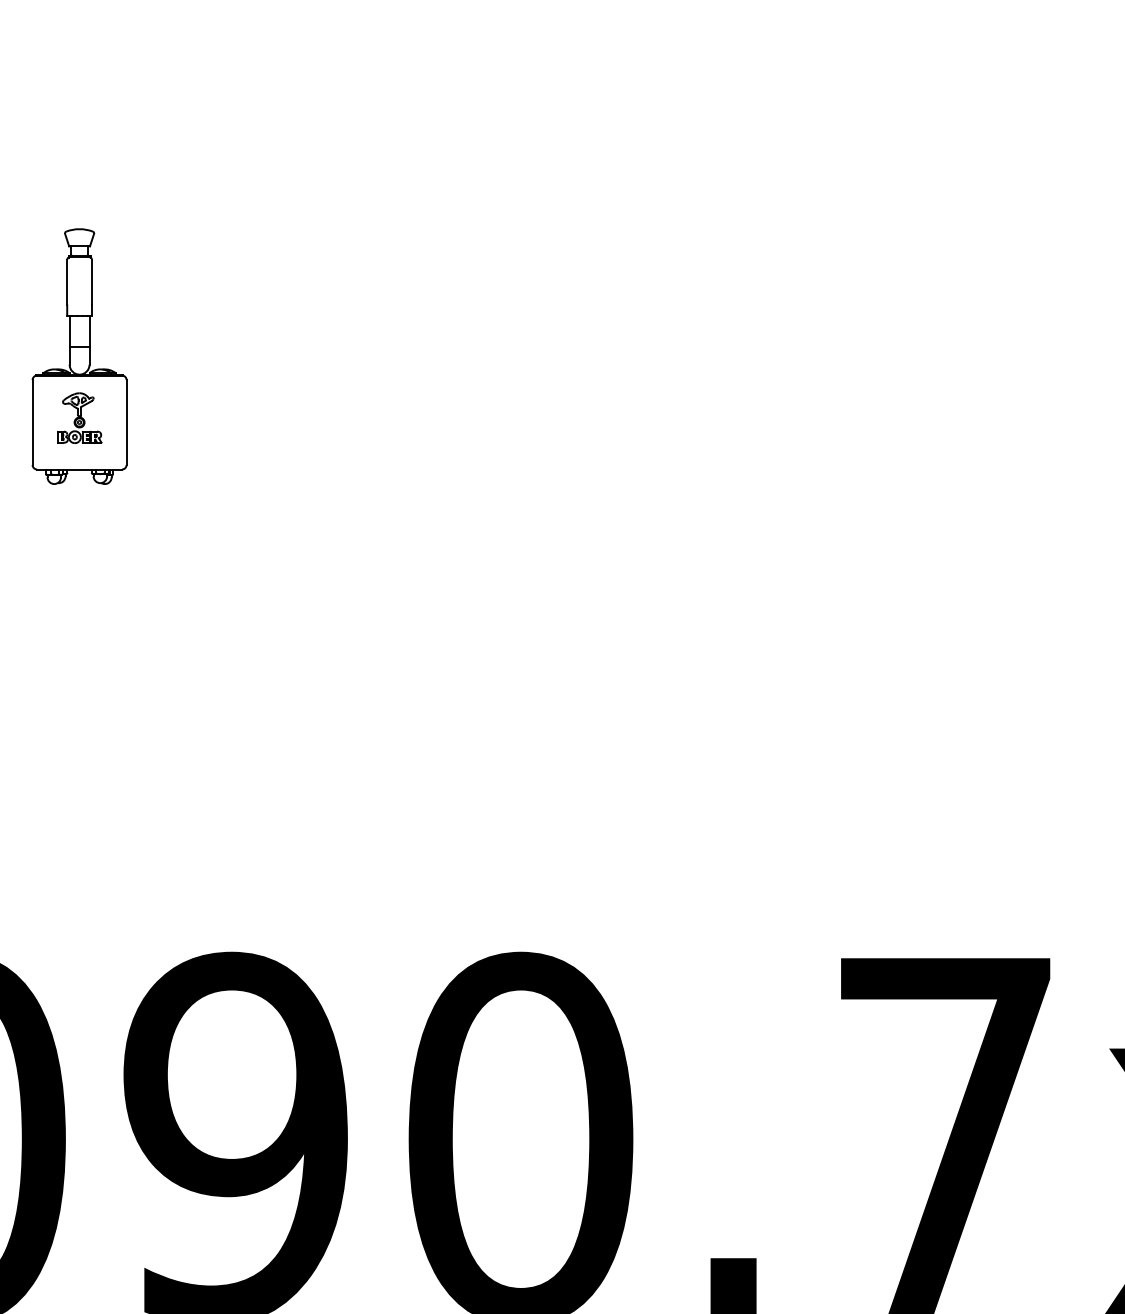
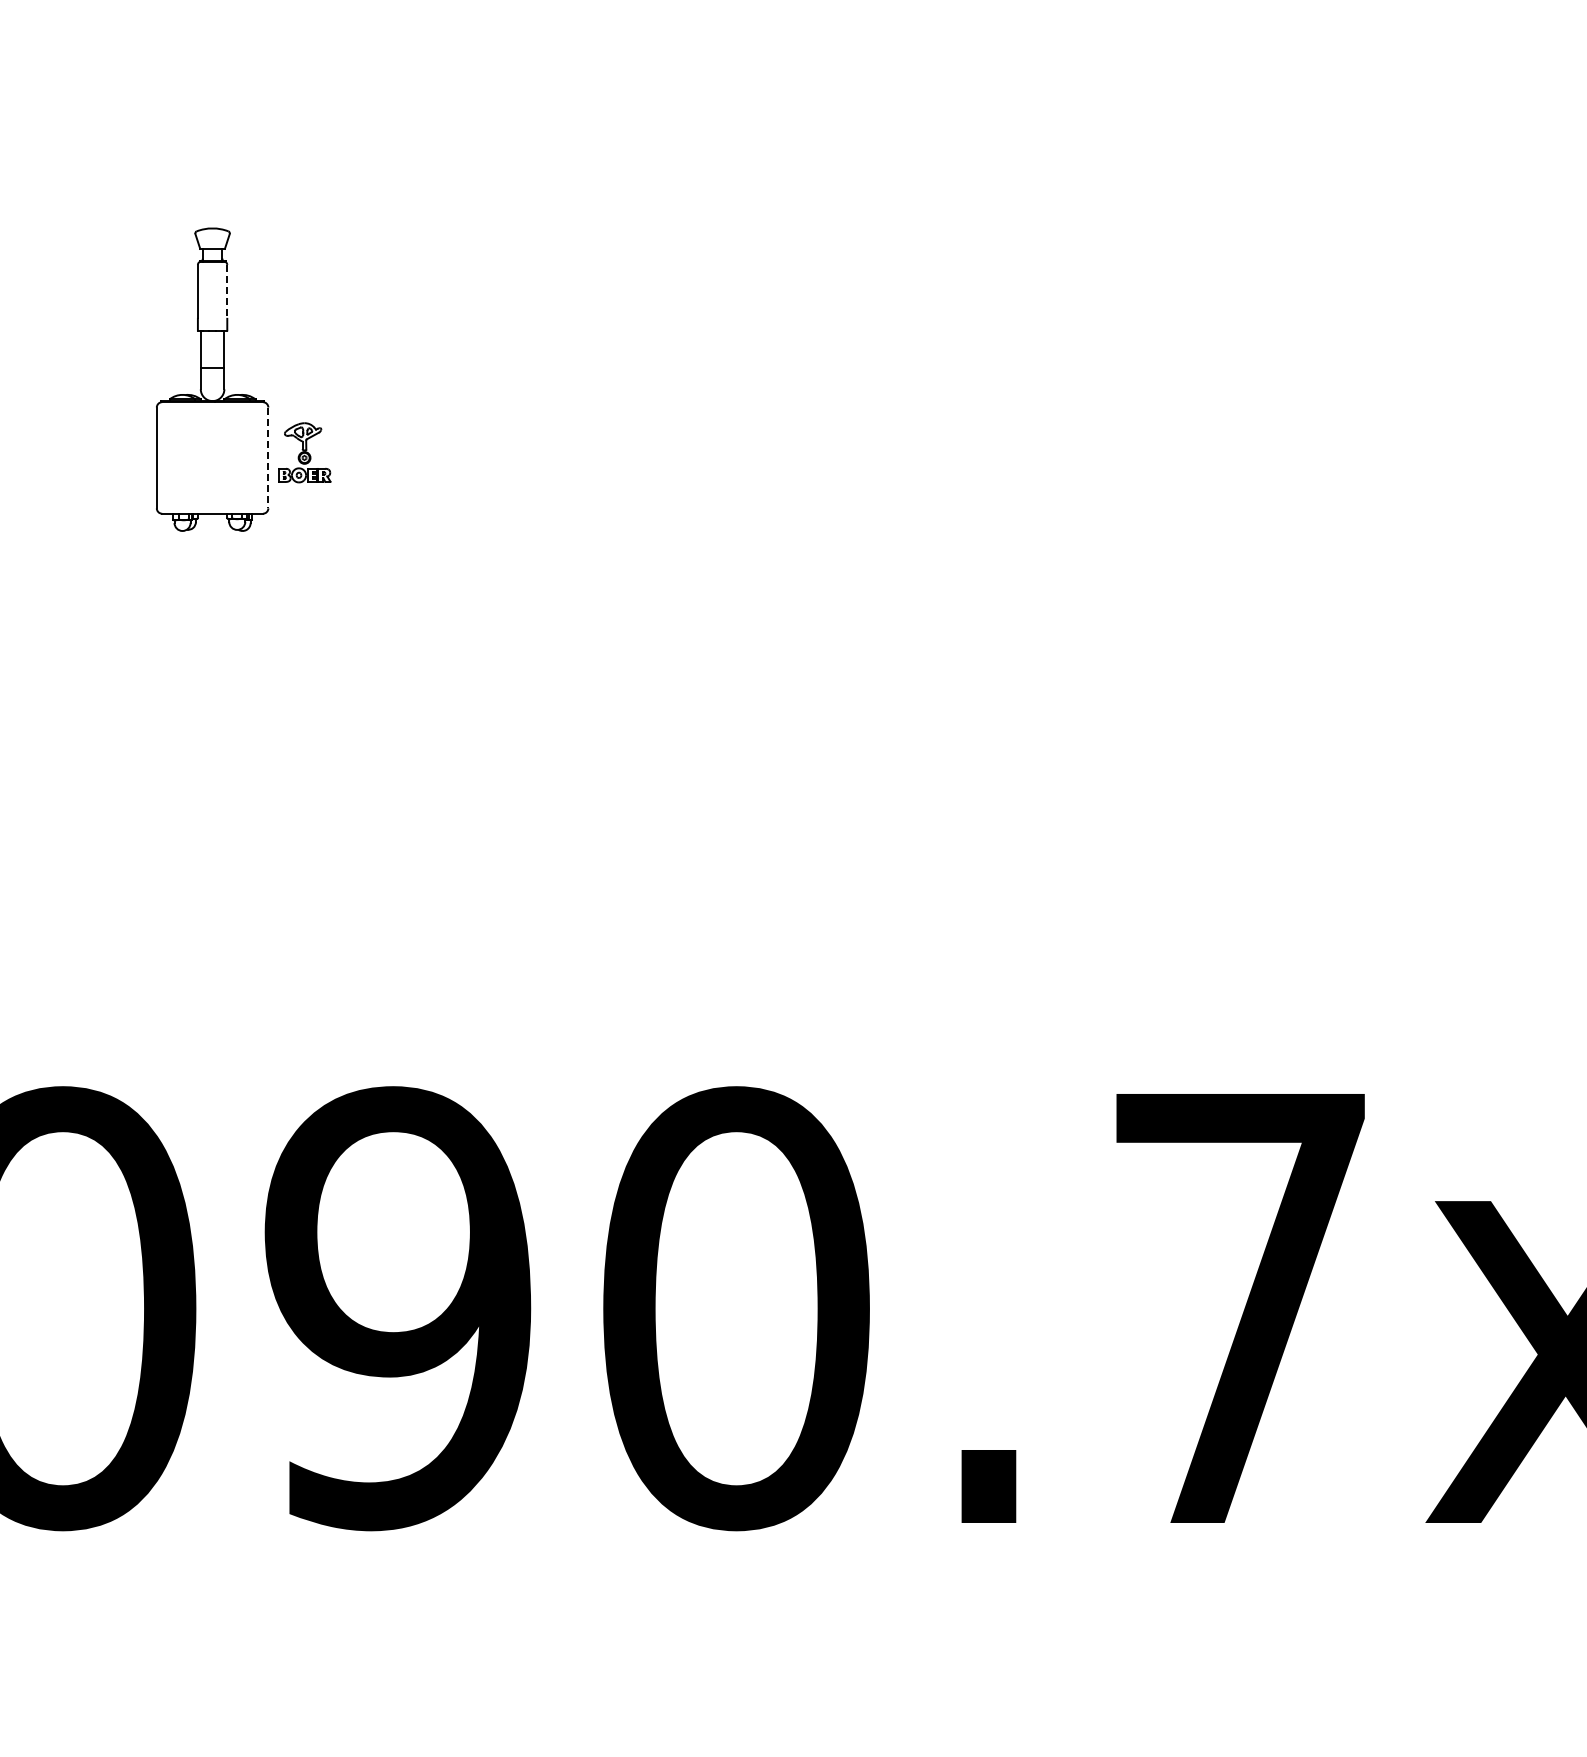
line: (92, 282) -> (227, 291), solid -> dashed
part: (79, 417) -> (304, 452), moved
line: (126, 422) -> (268, 458), solid -> dashed

